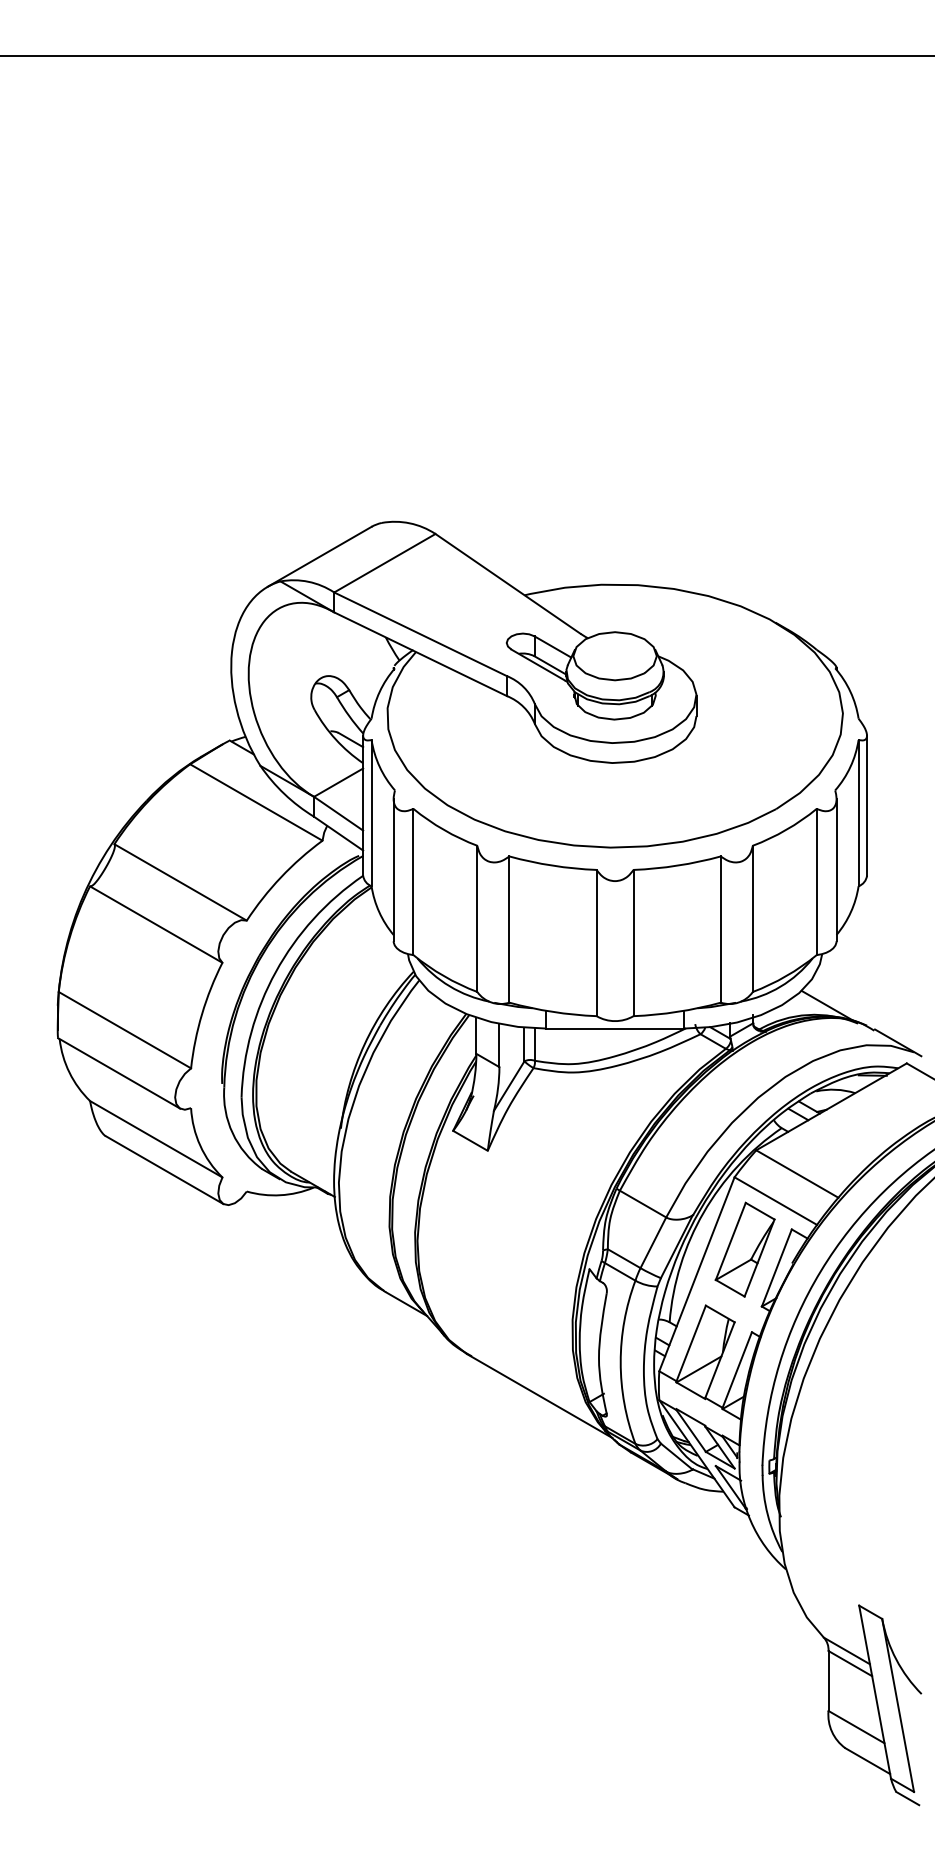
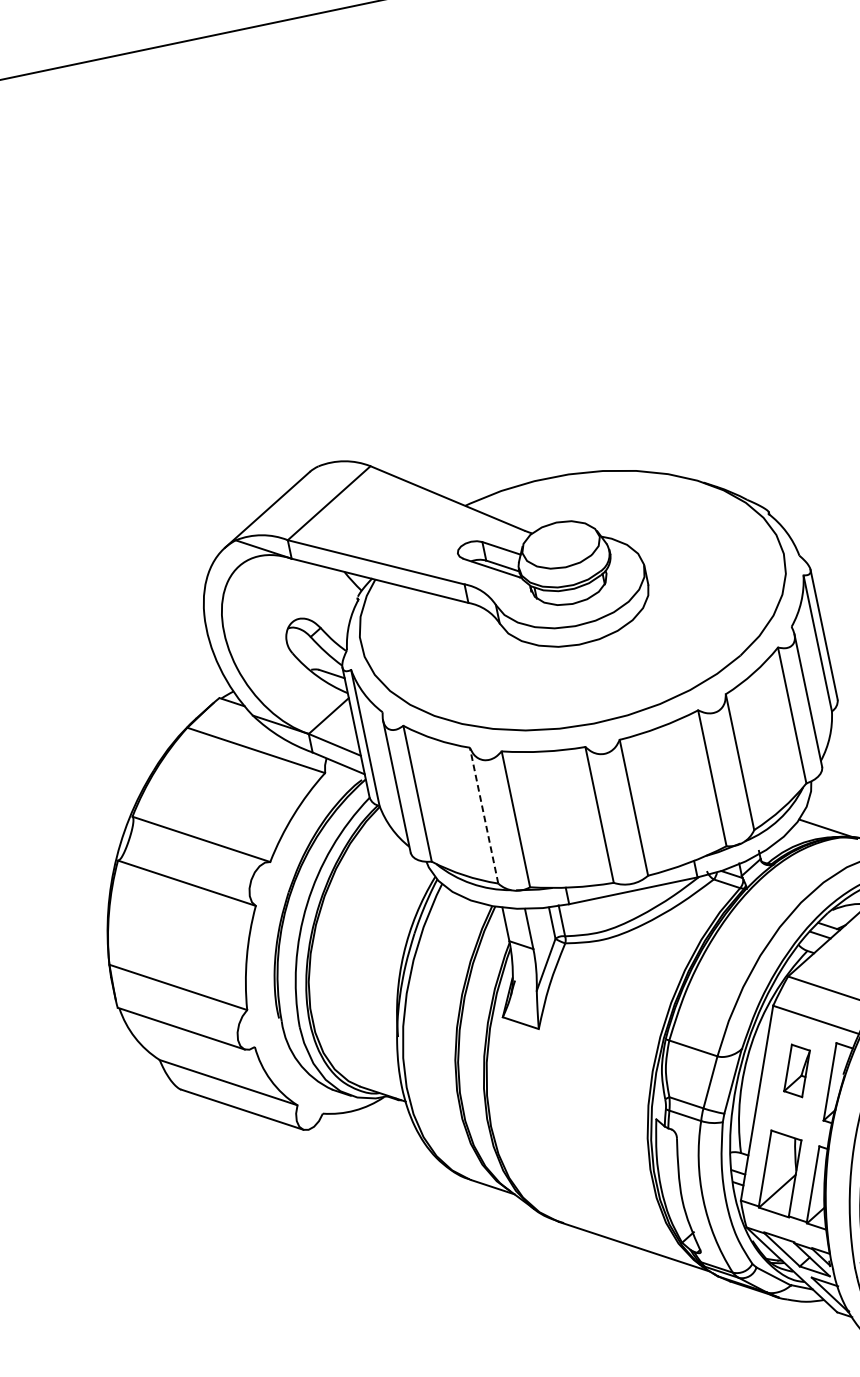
line: (477, 918) -> (484, 815), solid -> dashed
part: (744, 1249) -> (796, 1070), size x0.6

